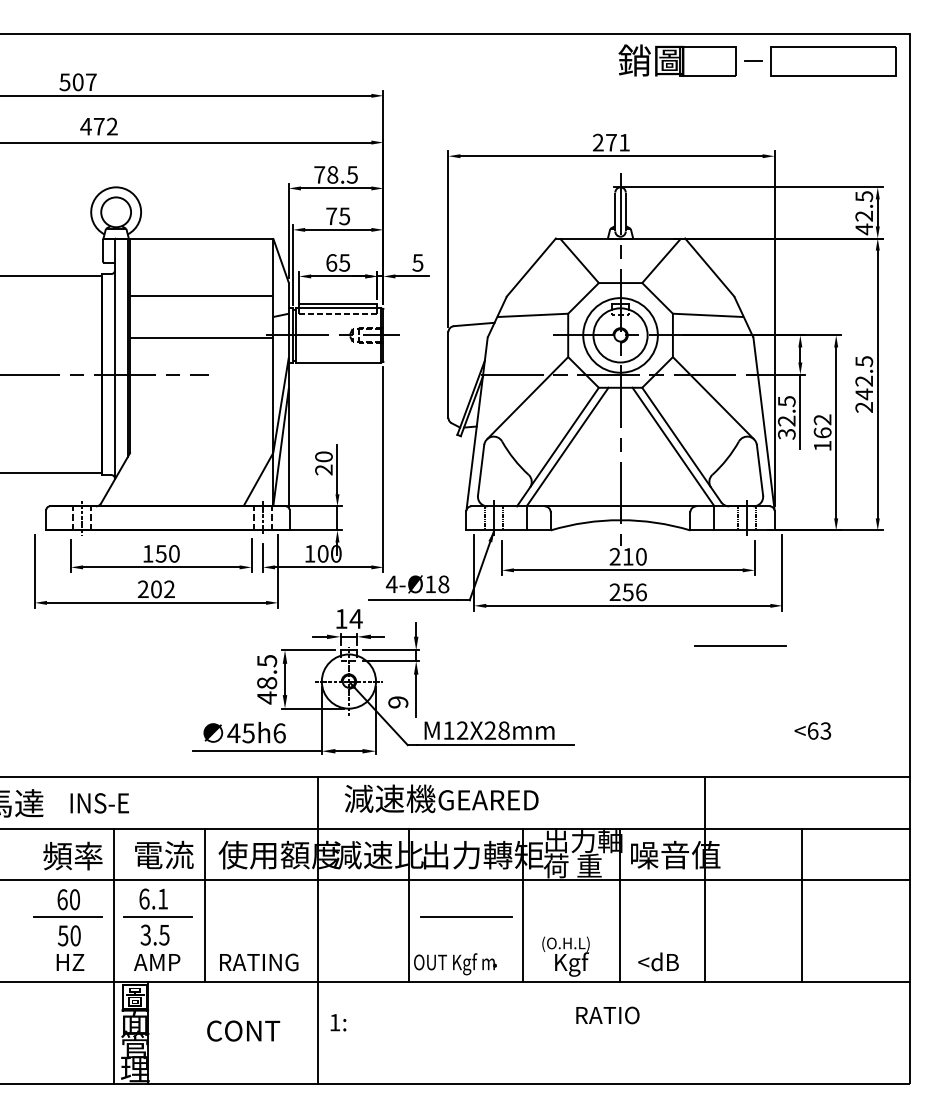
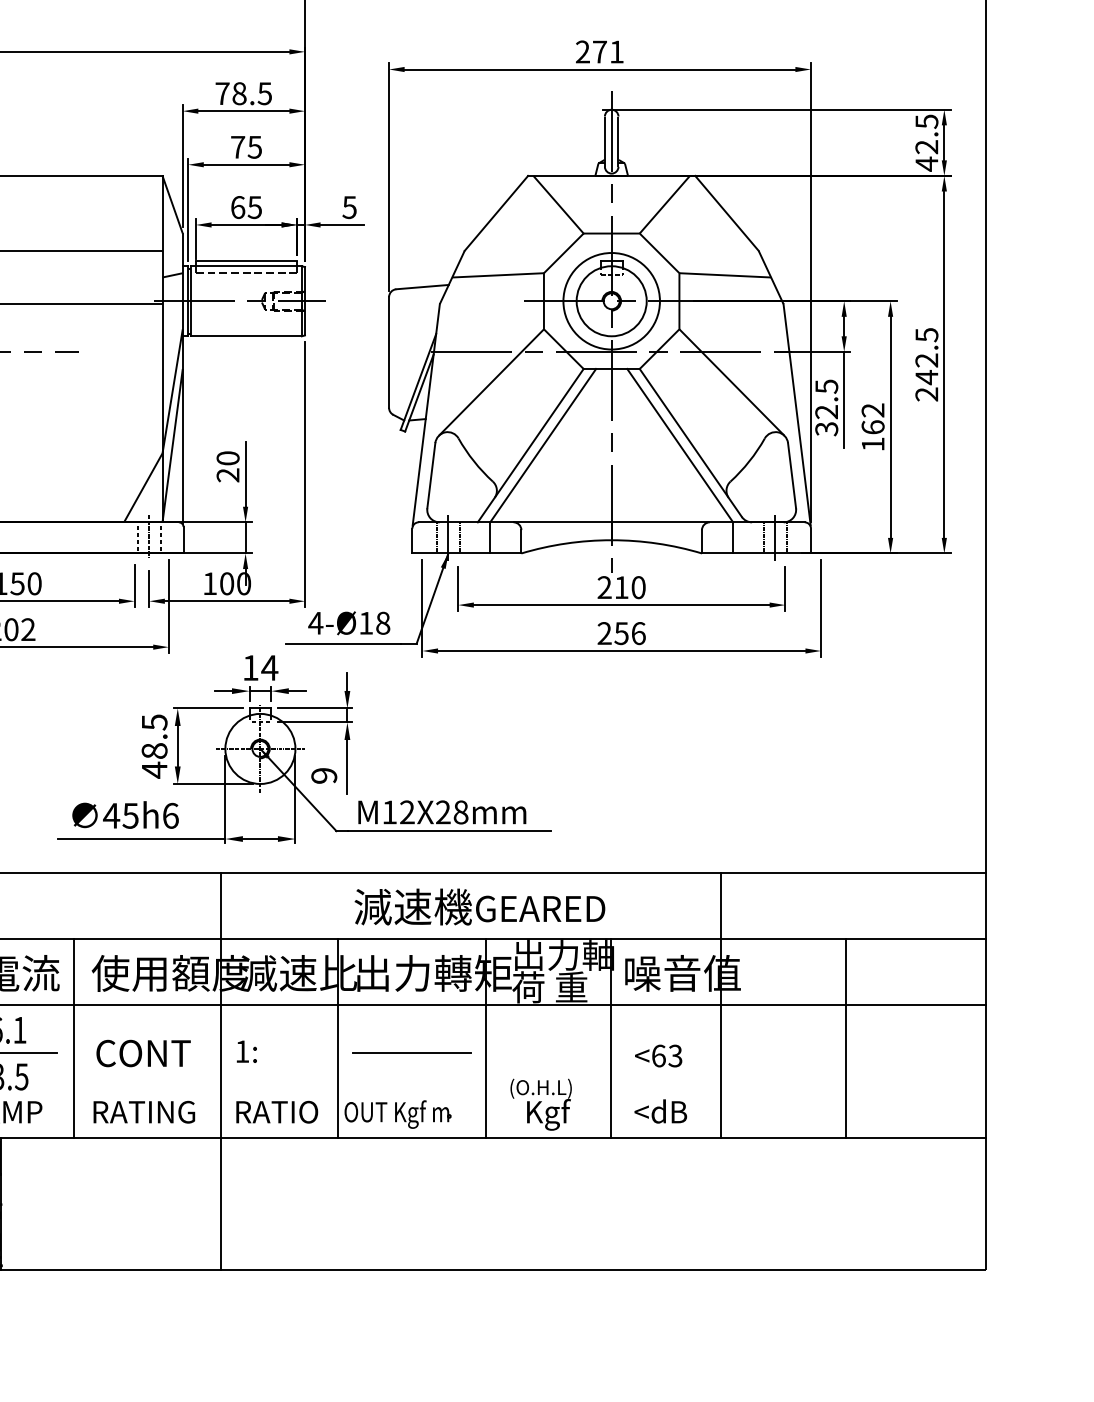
line: (740, 645) -> (766, 702), removed
text: (812, 730) -> (658, 1055), moved
text: (441, 798) -> (479, 906), moved
text: (607, 1015) -> (276, 1112), moved
text: (338, 1022) -> (246, 1051), moved
text: (243, 1030) -> (143, 1052), moved

